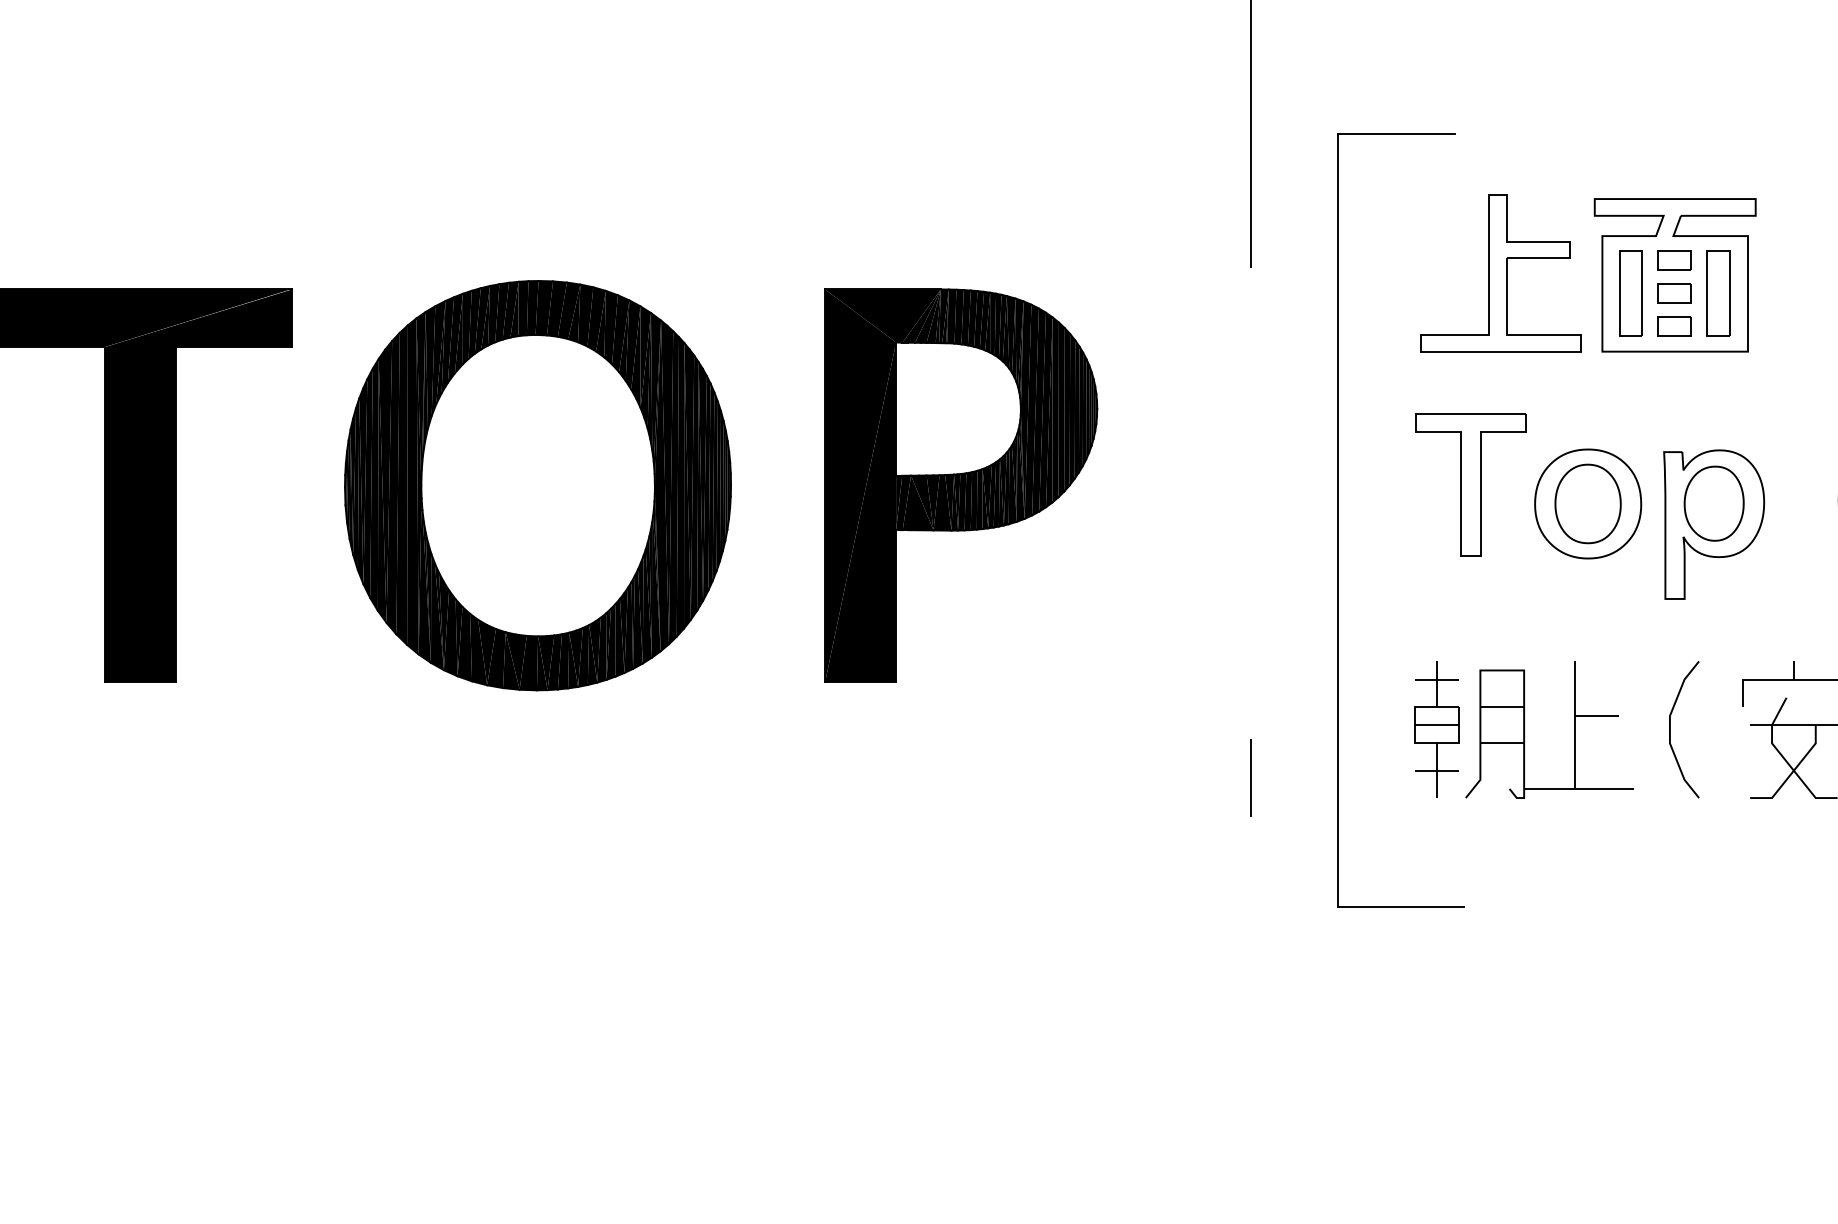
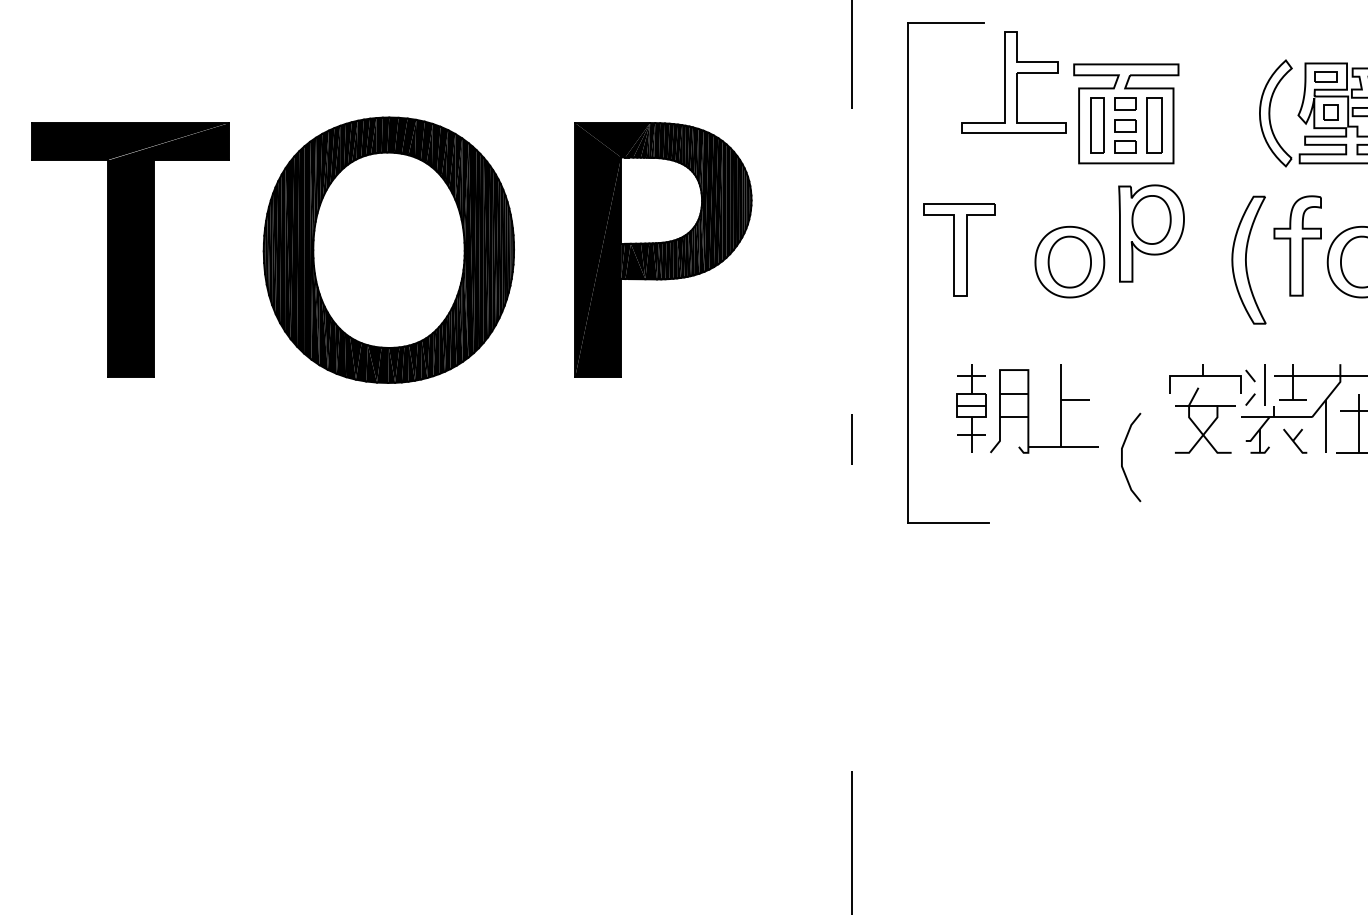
part: (1501, 273) -> (1013, 82), moved
part: (1470, 484) -> (959, 249), moved
part: (1714, 524) -> (1151, 233), moved
curve: (1670, 729) -> (1122, 457), moved

